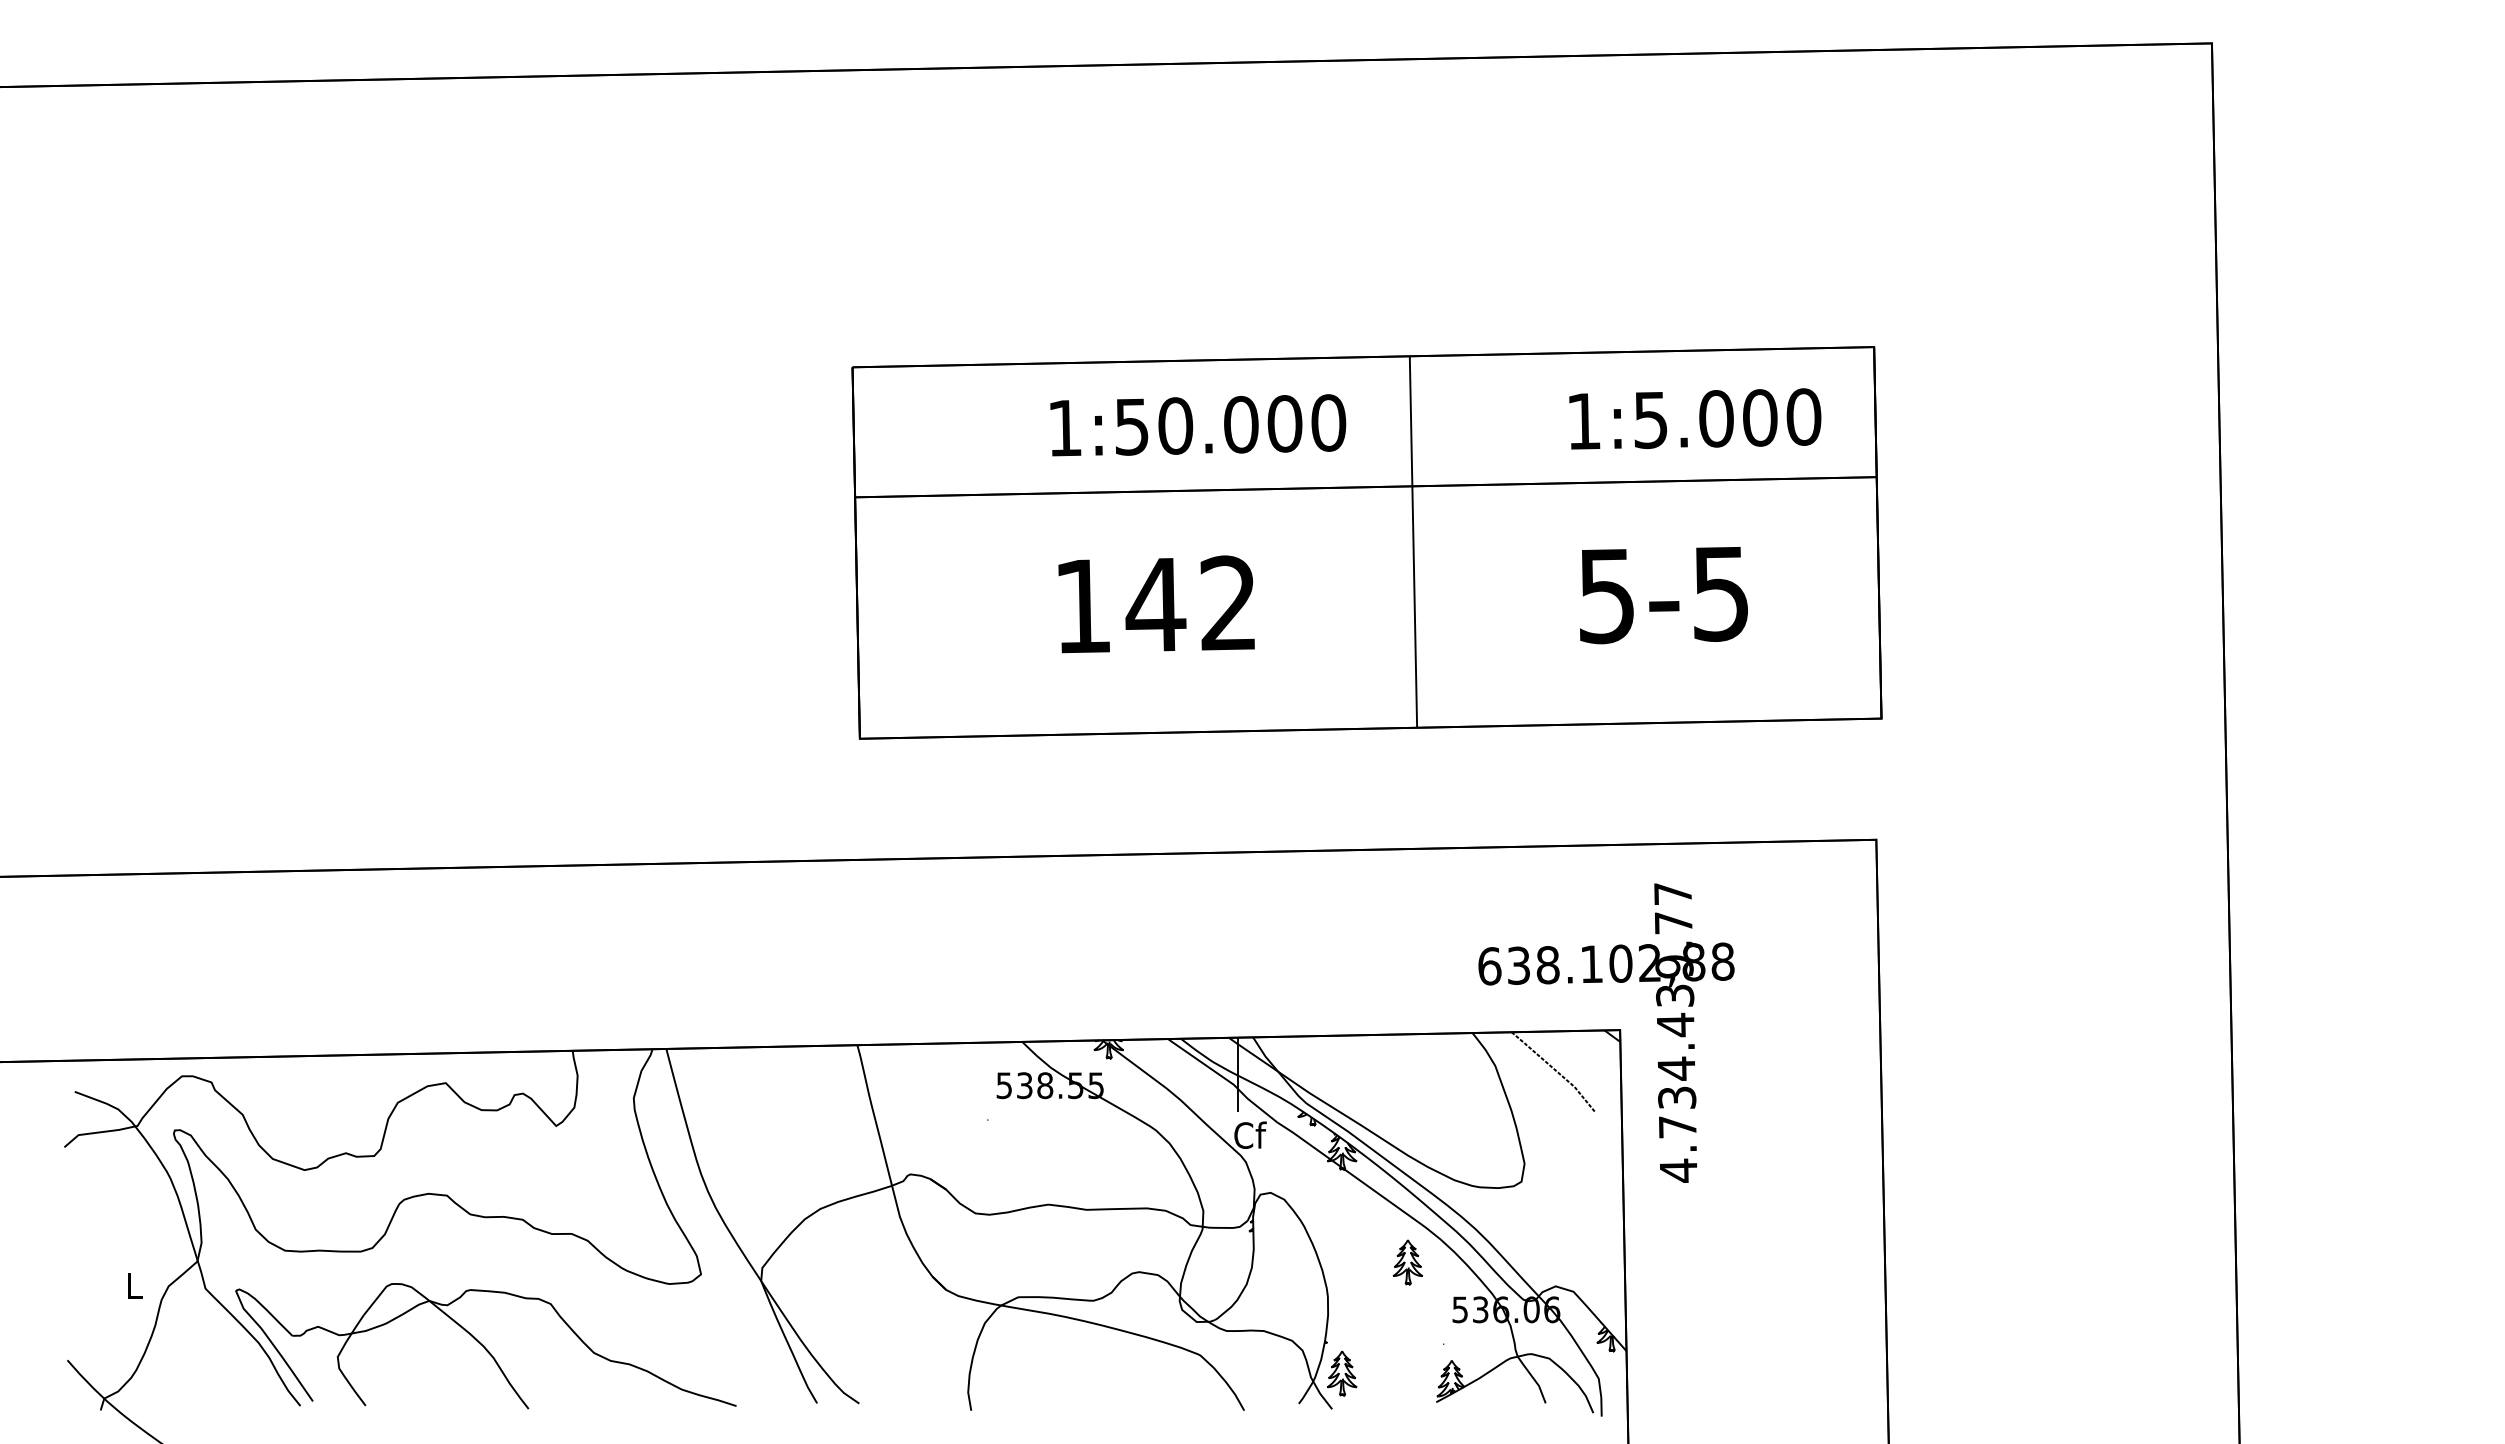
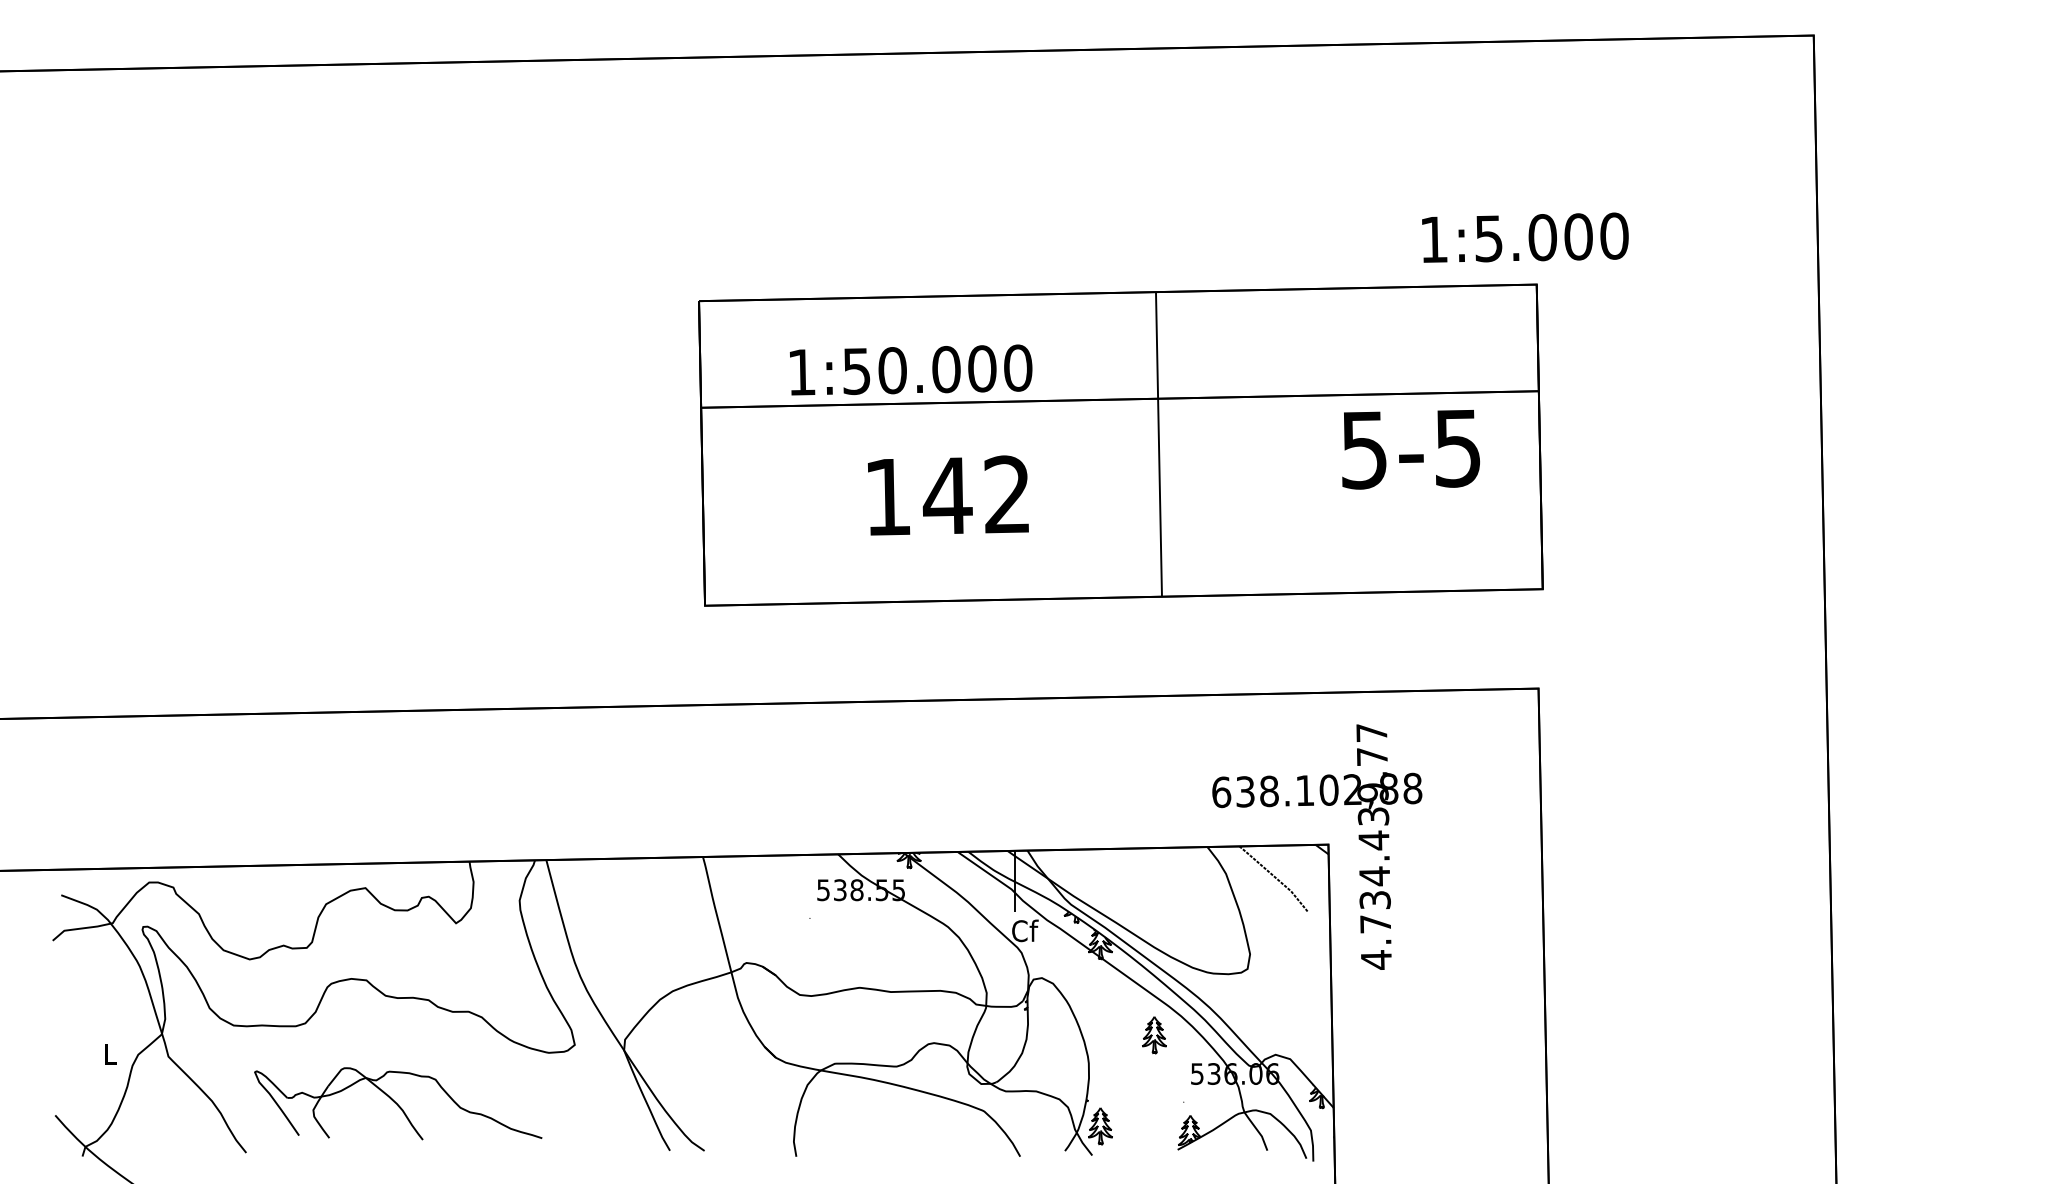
text: (1695, 418) -> (1525, 237), moved
text: (1198, 425) -> (911, 370), moved
text: (1663, 595) -> (1410, 449), moved
part: (485, 1346) -> (398, 1104), size x0.7

